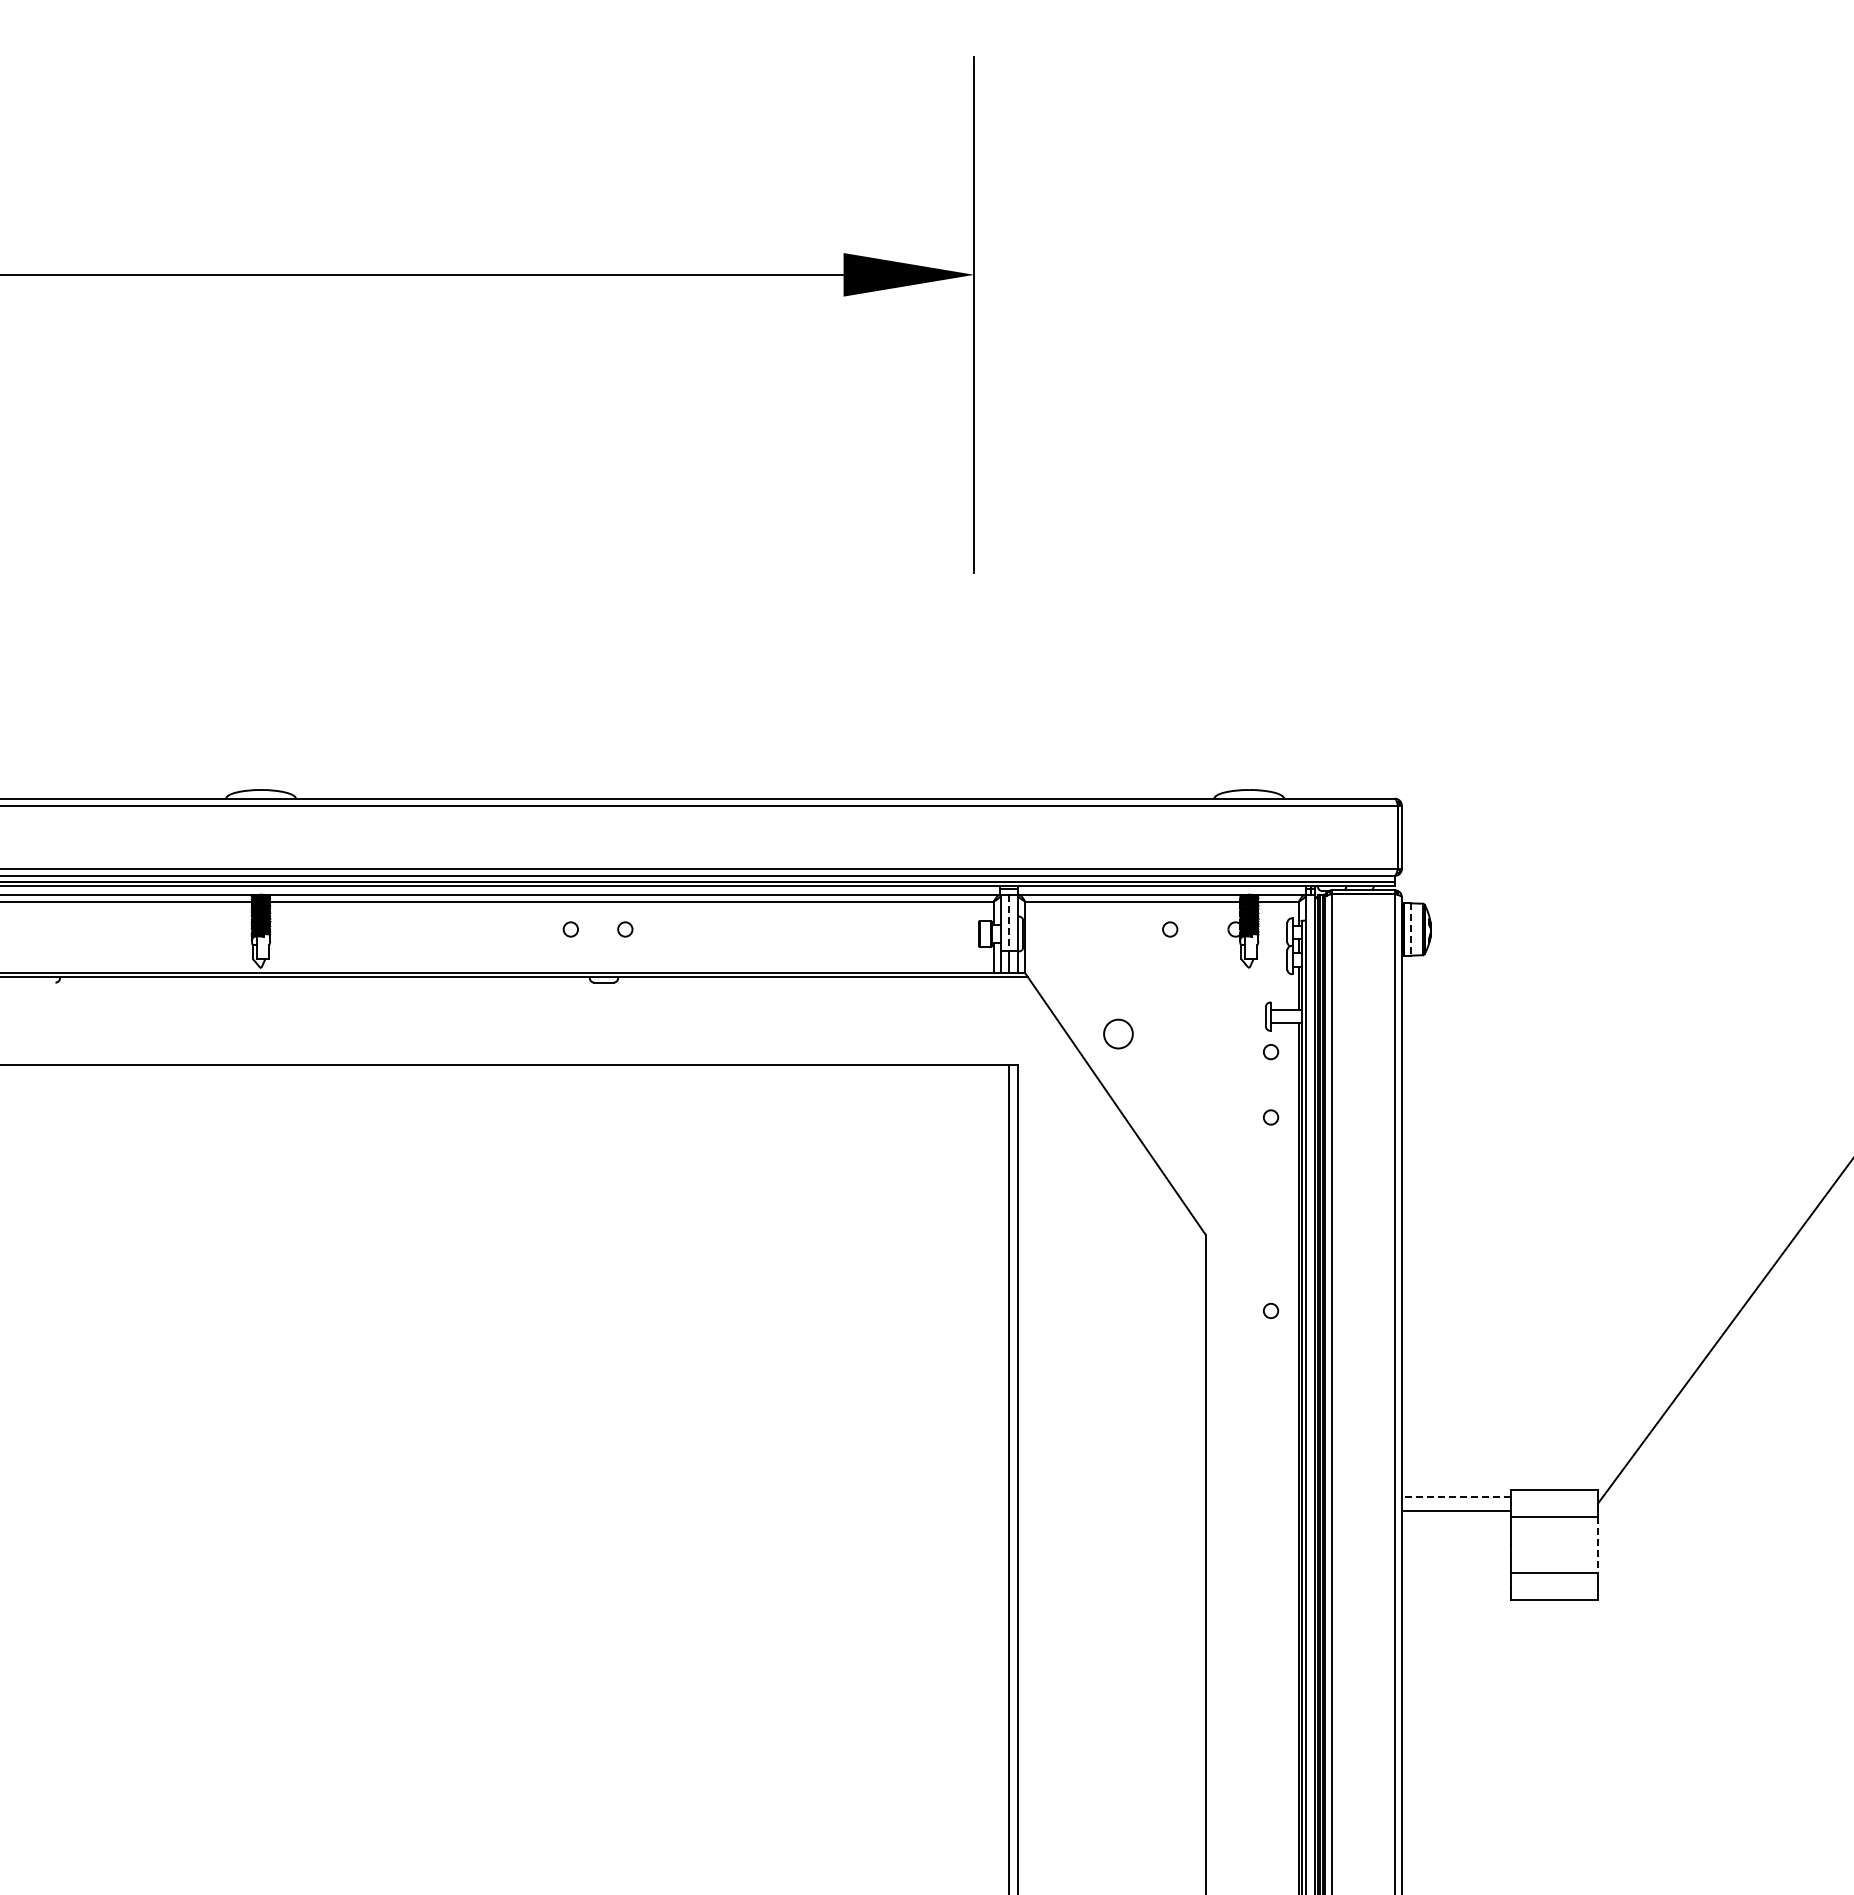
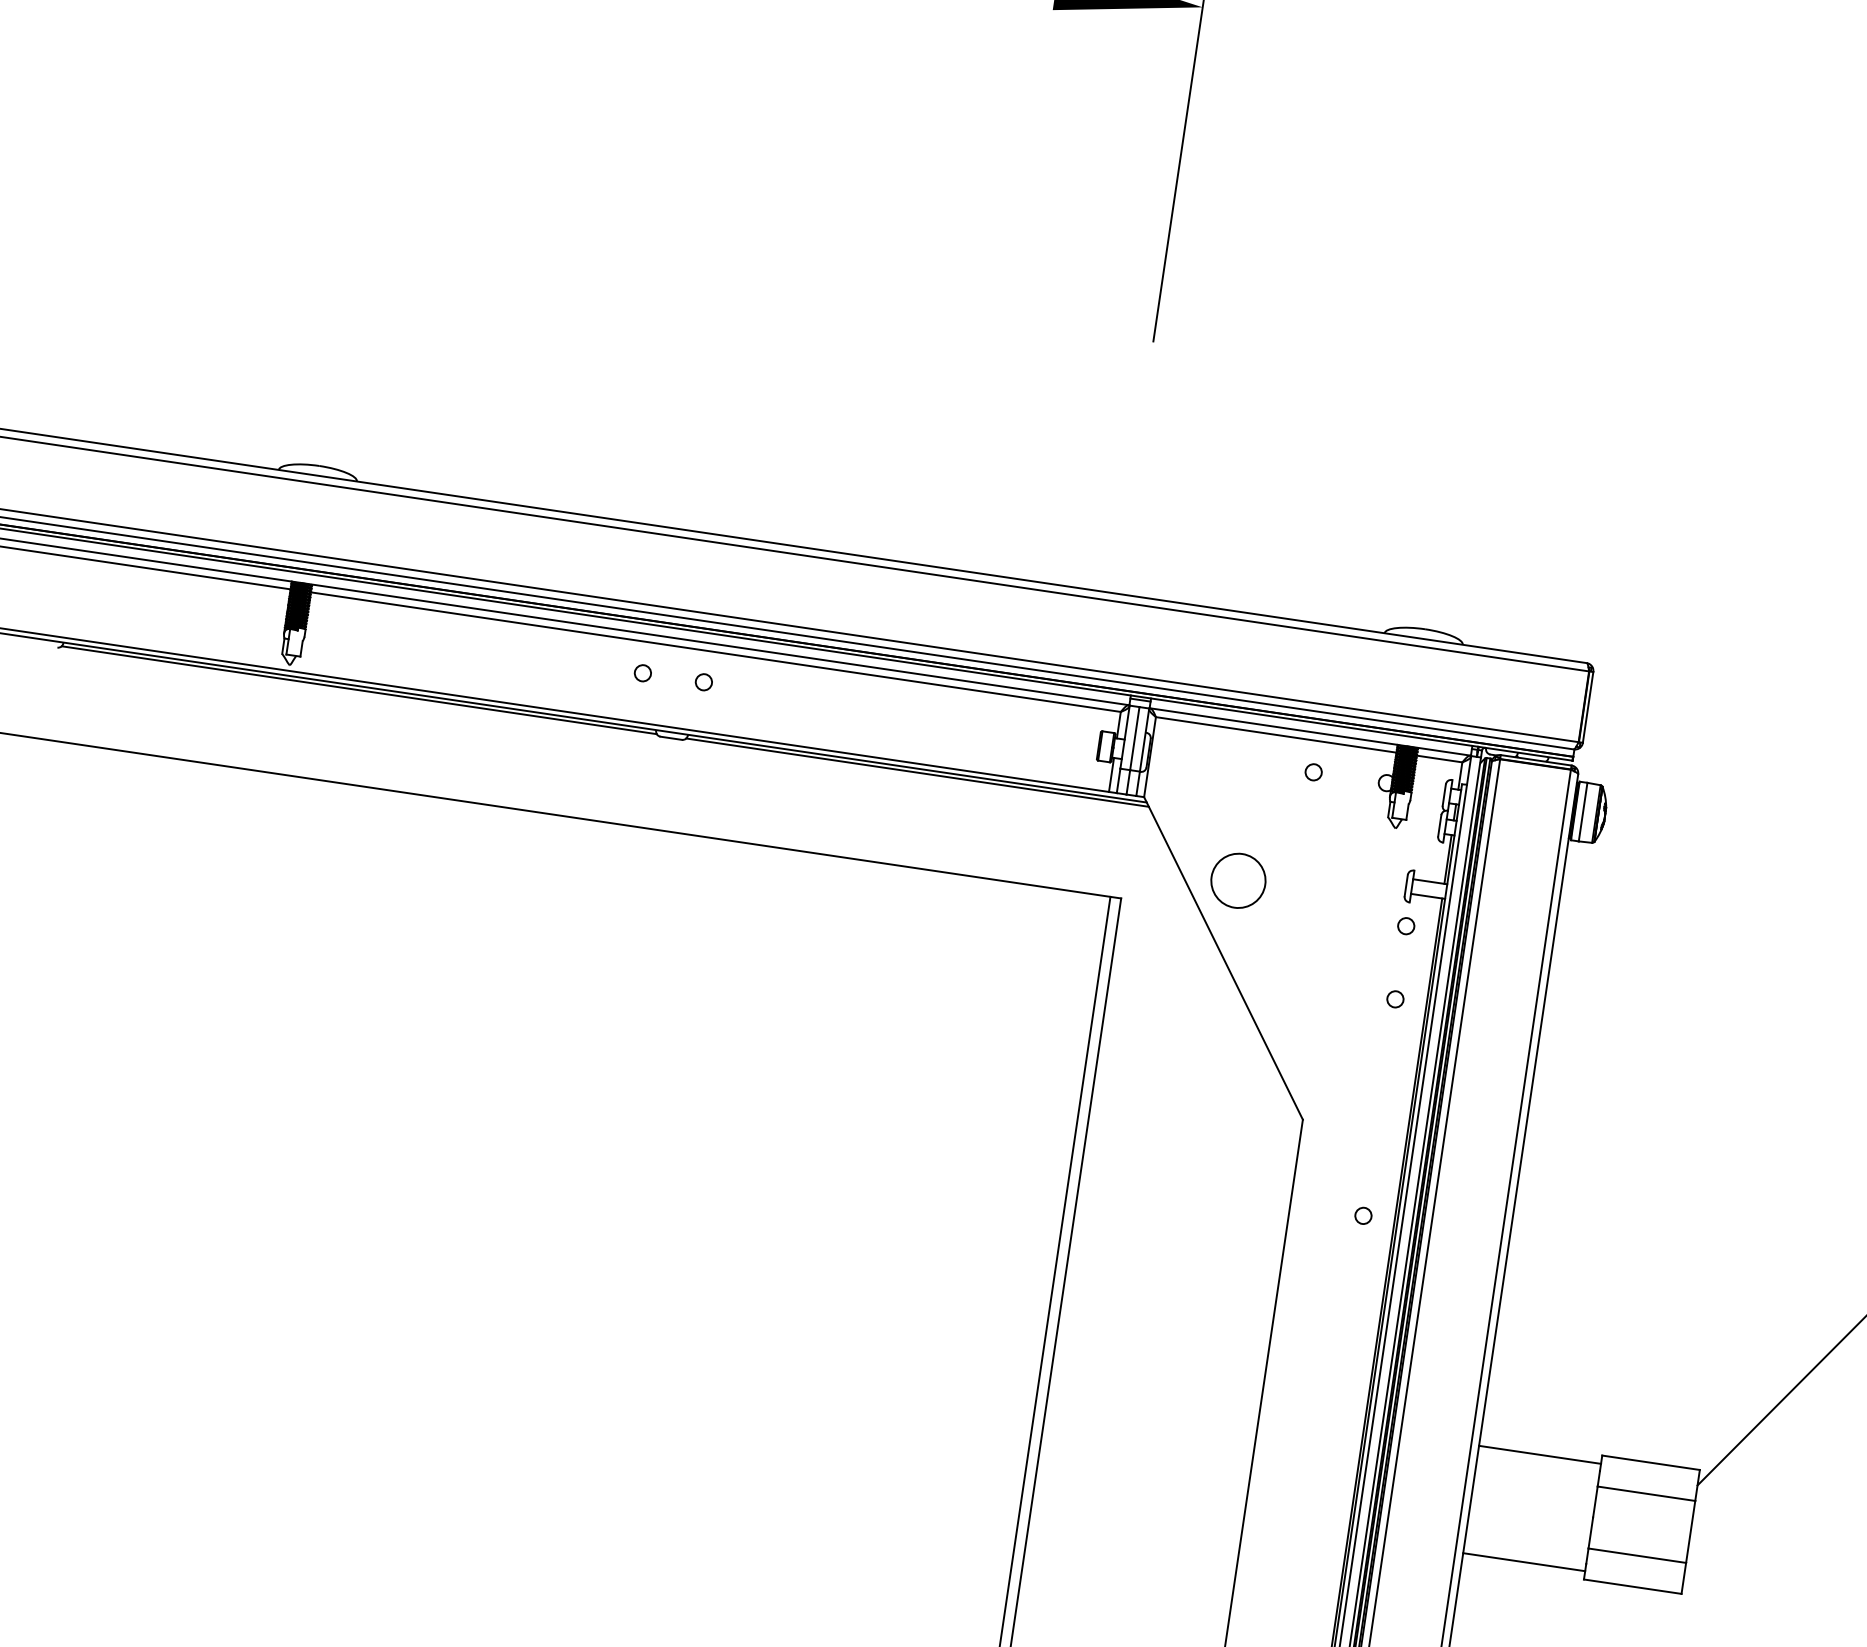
line: (1009, 923) -> (1134, 739), dashed -> solid
line: (1410, 930) -> (1582, 813), dashed -> solid
line: (324, 980) -> (358, 689), added
line: (823, 980) -> (917, 772), added
circle: (1118, 1033) -> (1238, 880), size x1.67
line: (1455, 1497) -> (1539, 1455), dashed -> solid
line: (1455, 1511) -> (1523, 1562), moved
line: (1598, 1545) -> (1691, 1532), dashed -> solid

